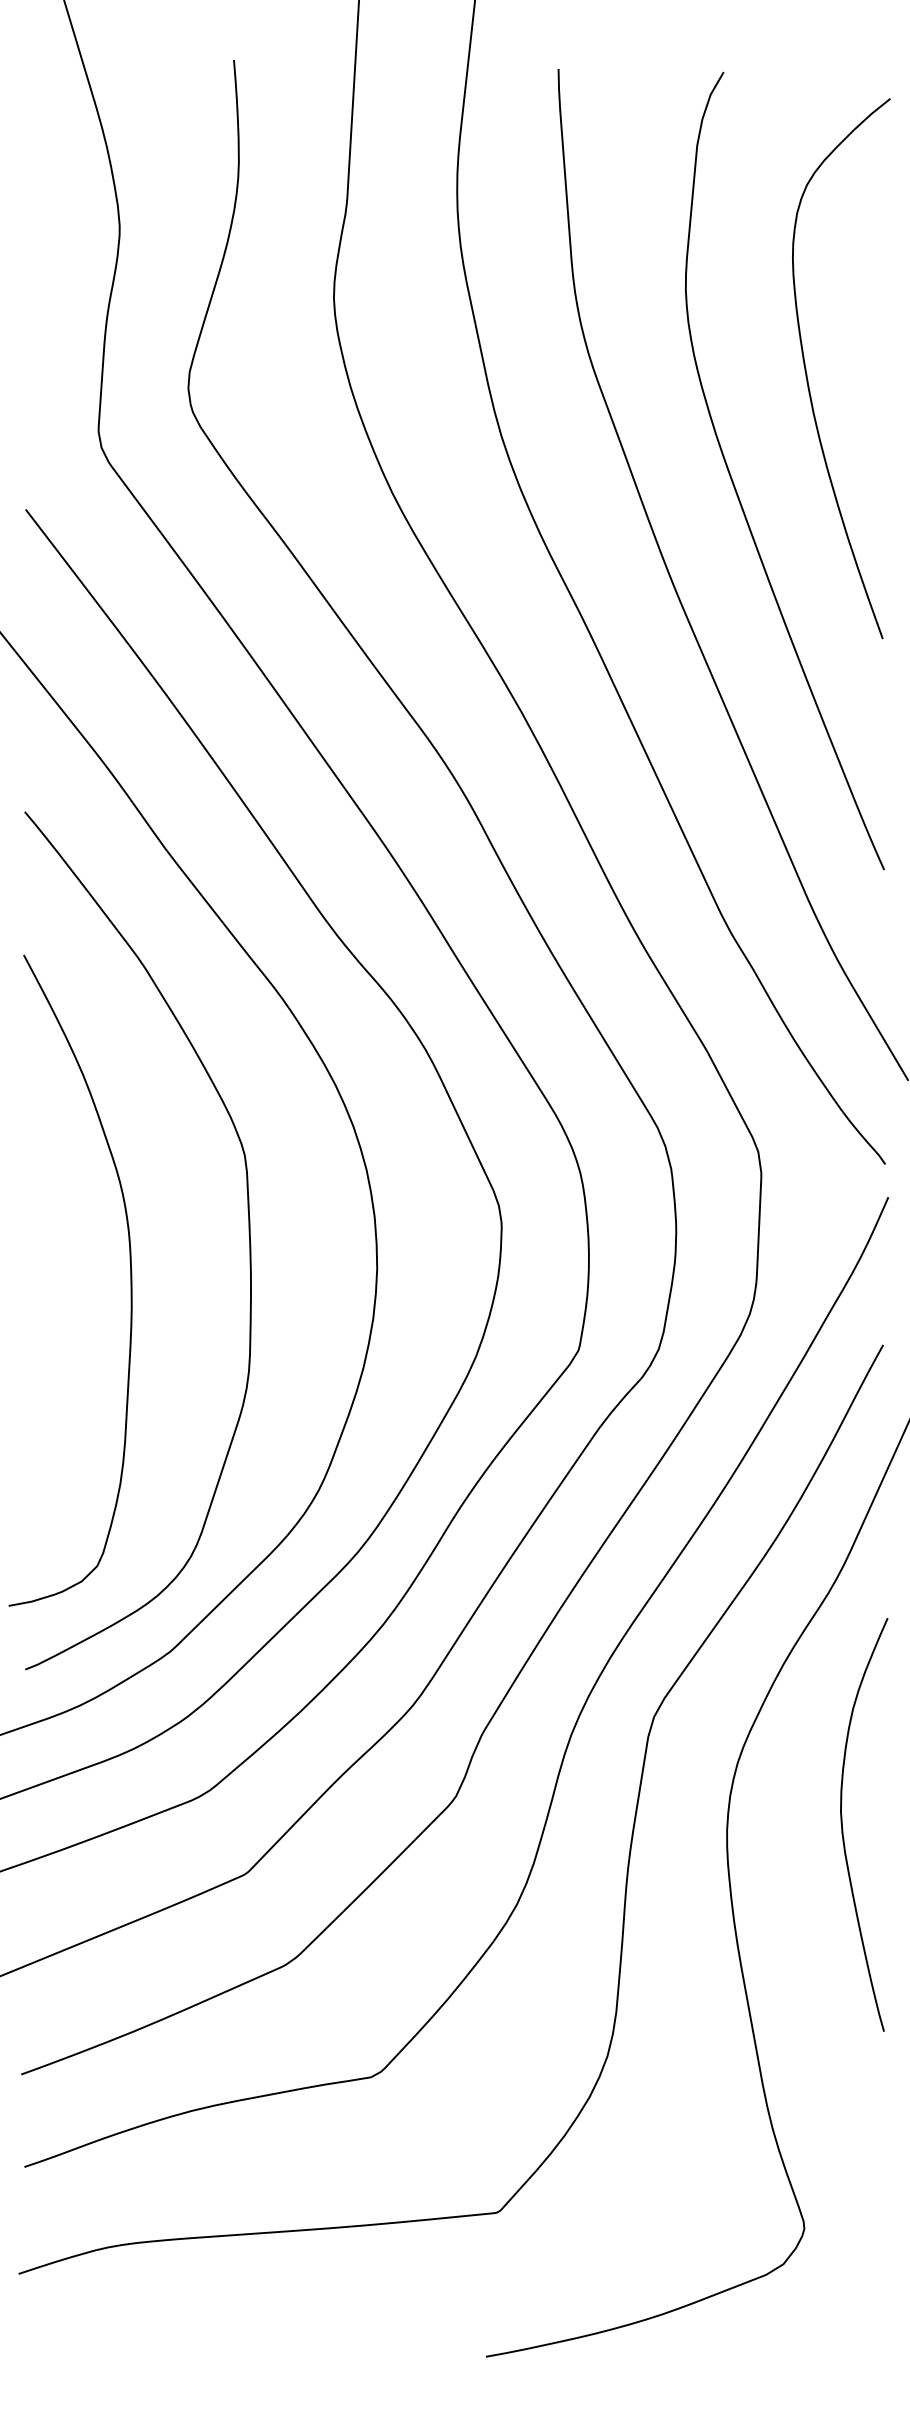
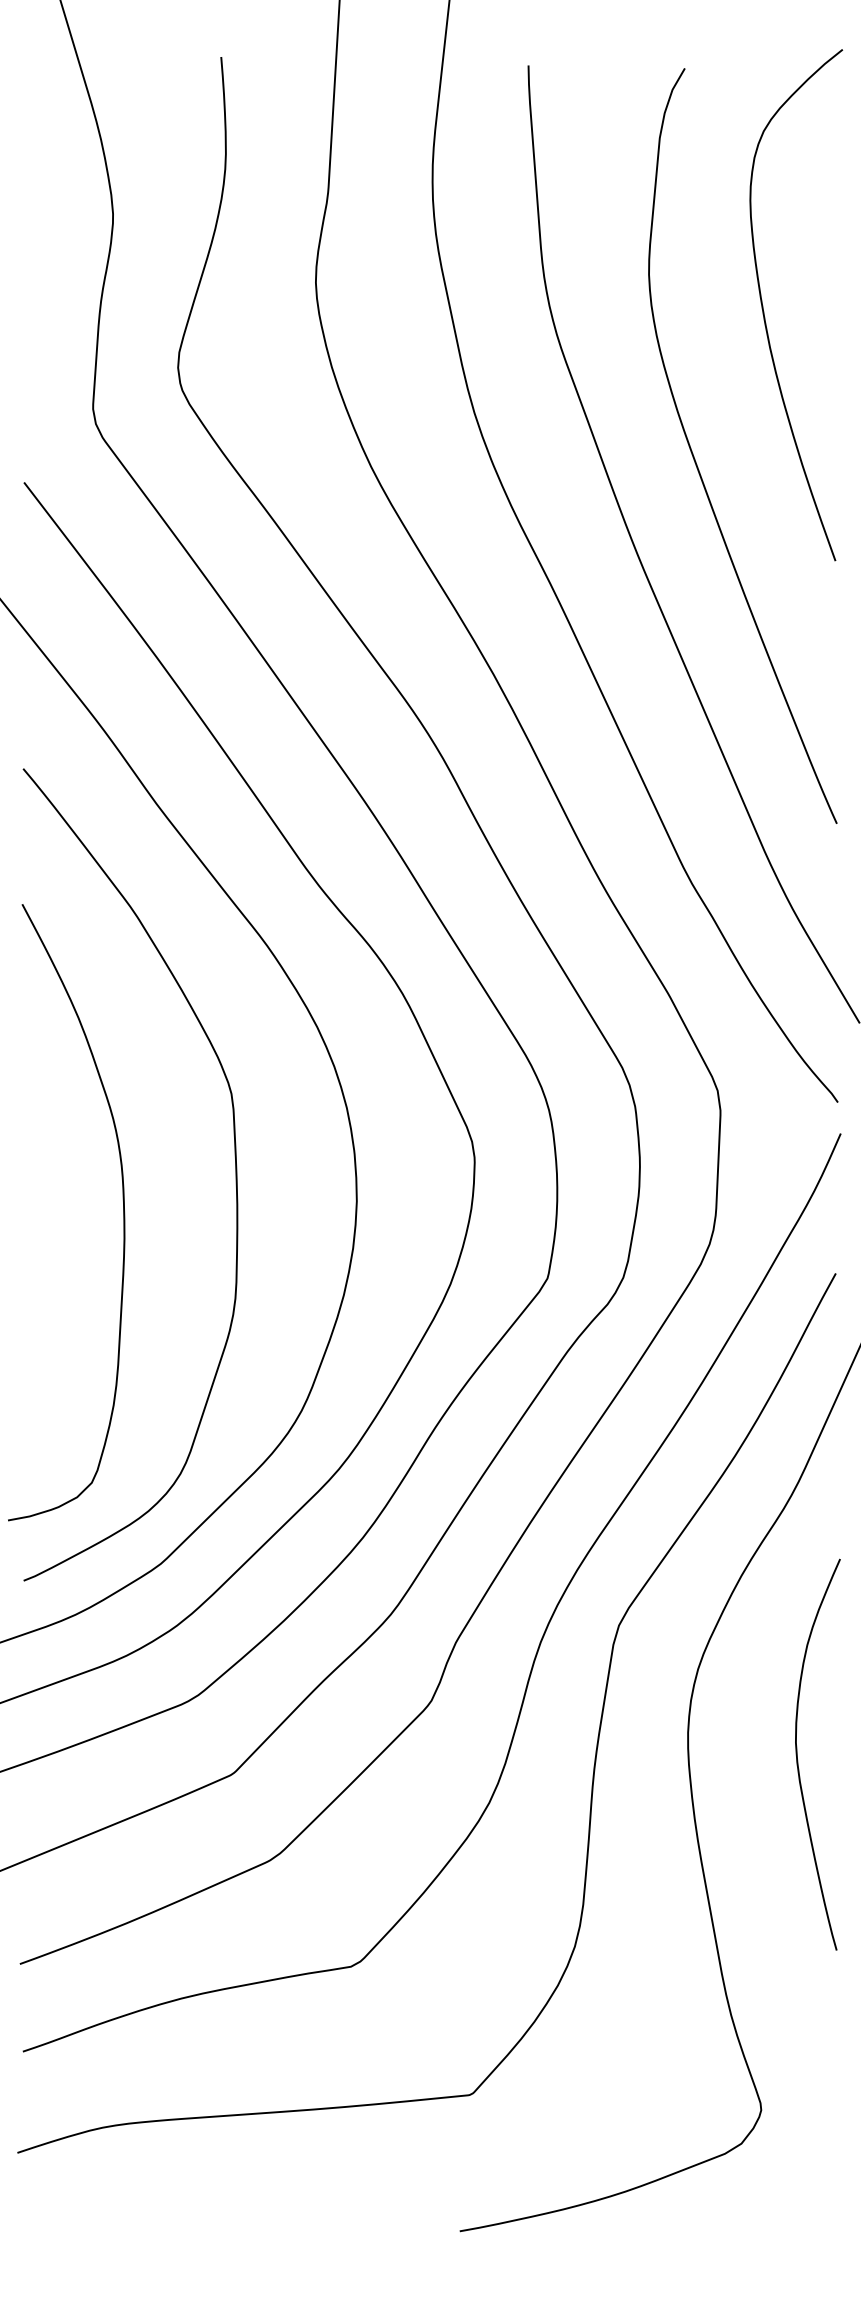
curve: (807, 375) -> (764, 311), moved
curve: (843, 1830) -> (798, 1760), moved

